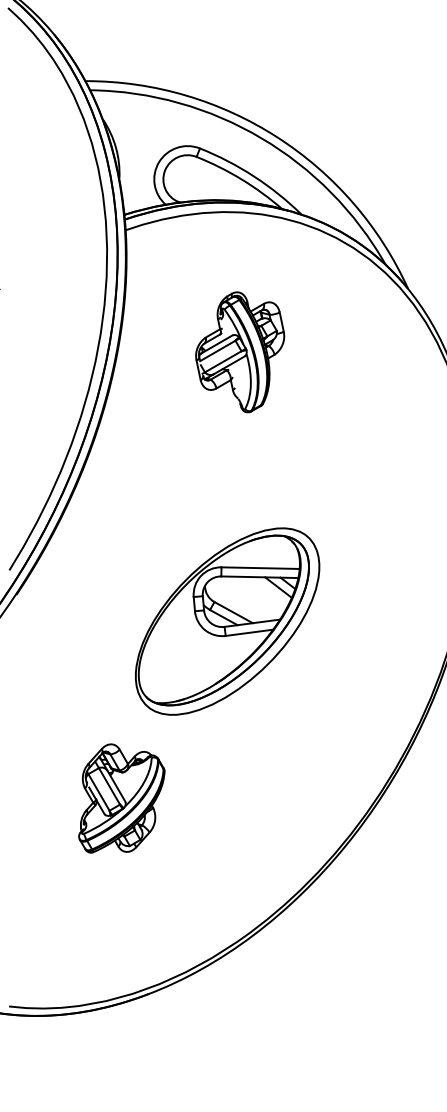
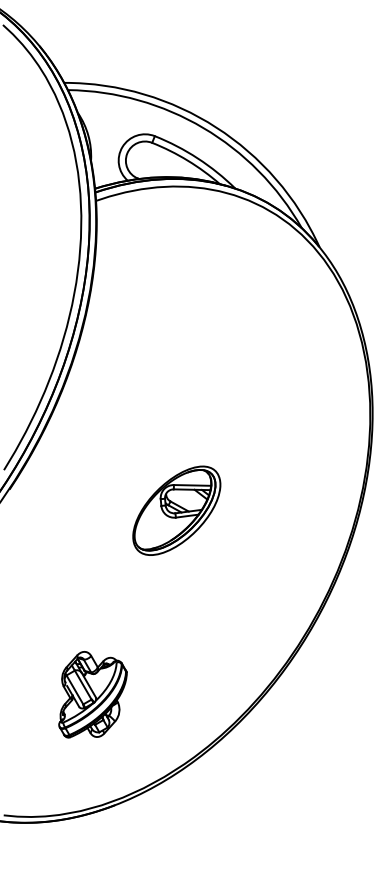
part: (239, 352) -> (186, 297), removed
part: (227, 621) -> (176, 510), size x0.6
part: (121, 798) -> (92, 694), moved

